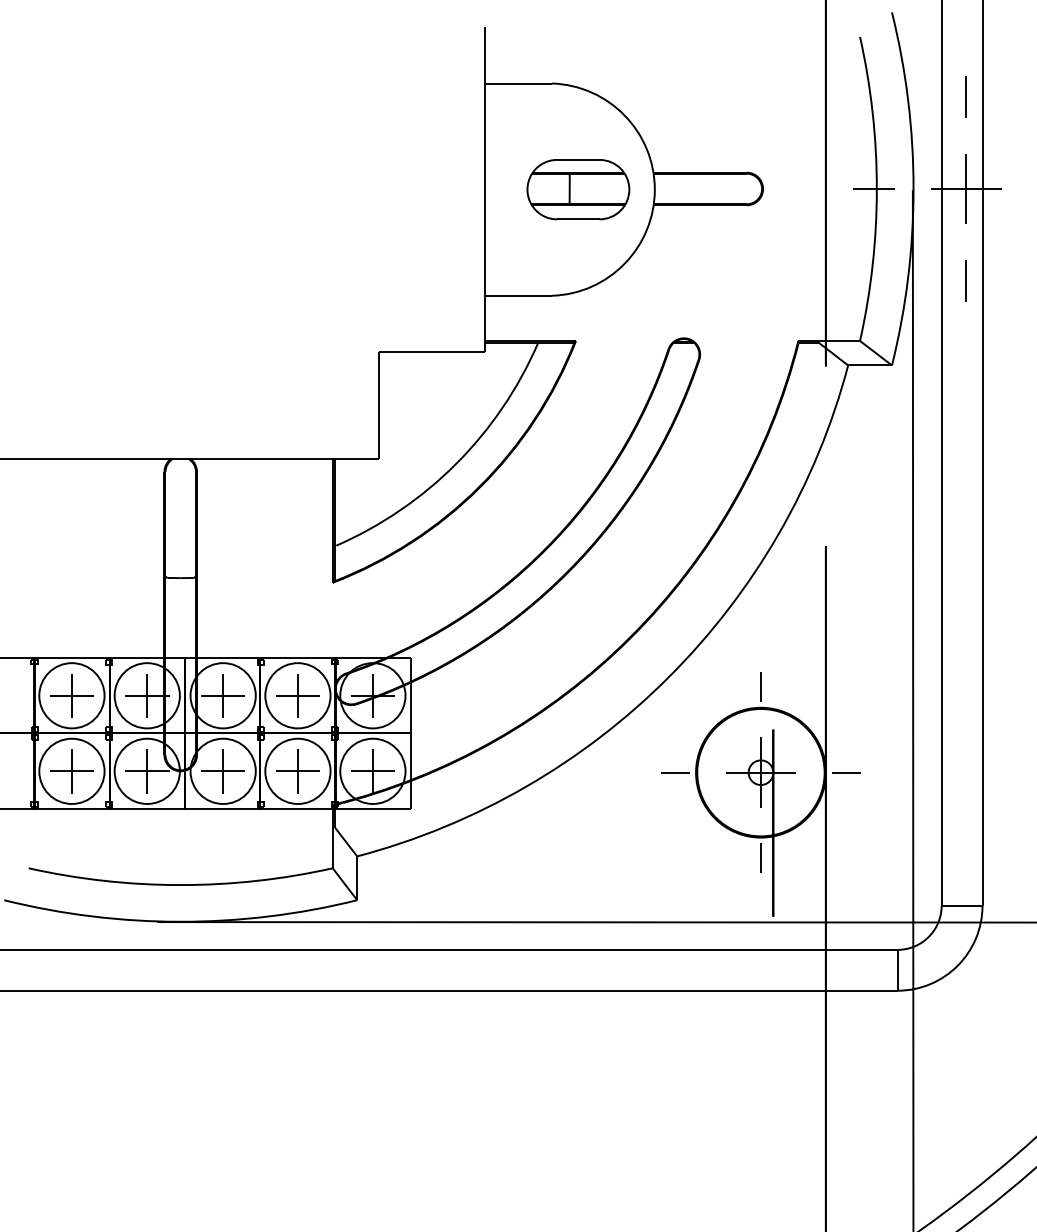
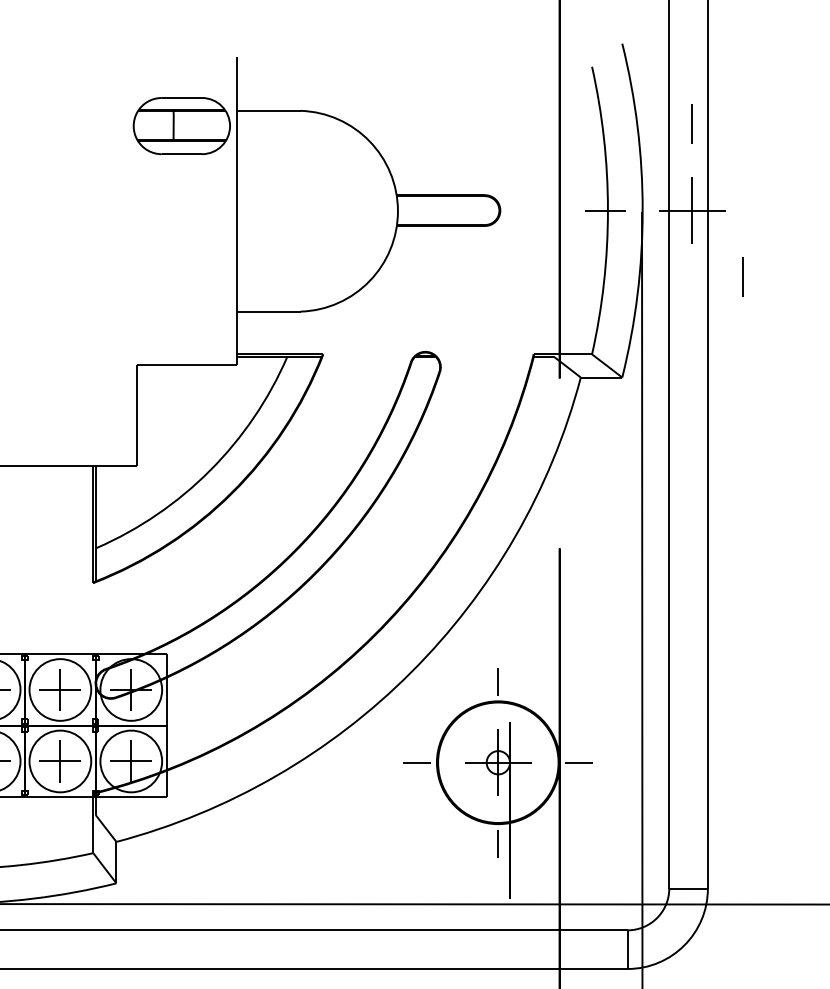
part: (578, 189) -> (181, 125), moved
line: (965, 280) -> (741, 276), moved

